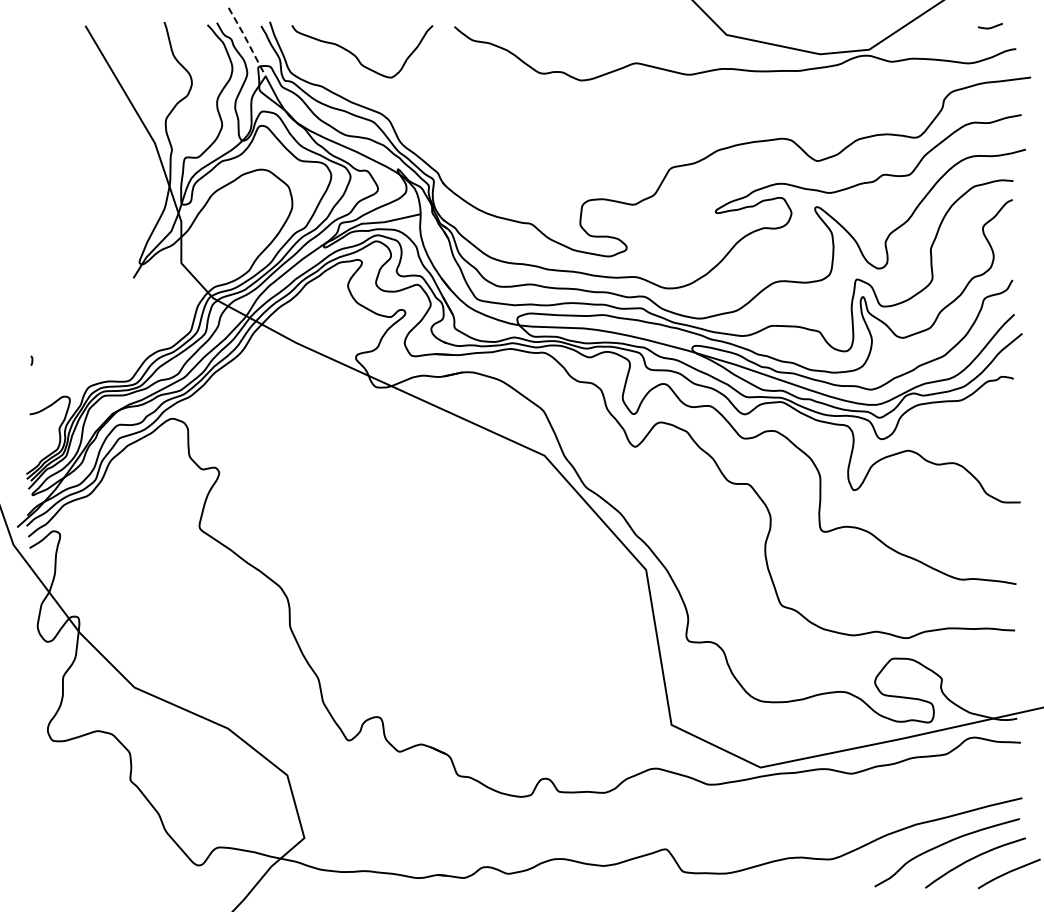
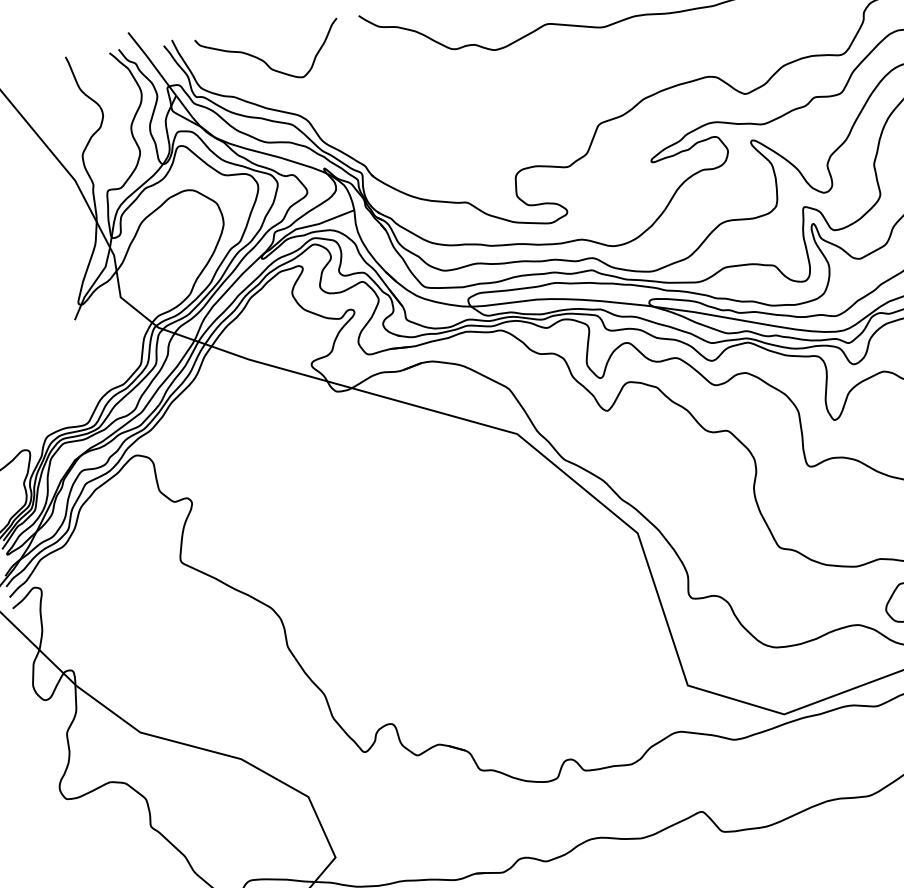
line: (247, 42) -> (152, 64), dashed -> solid

